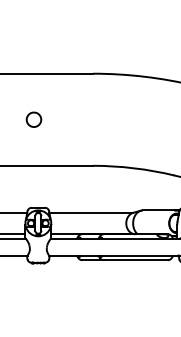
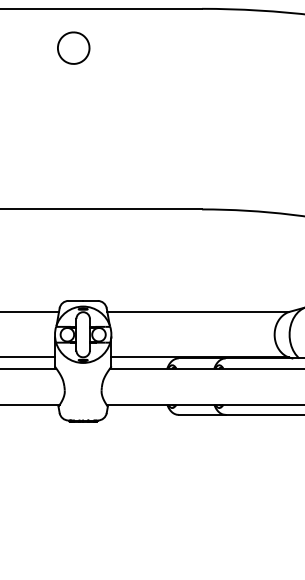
part: (33, 119) -> (72, 47), moved

